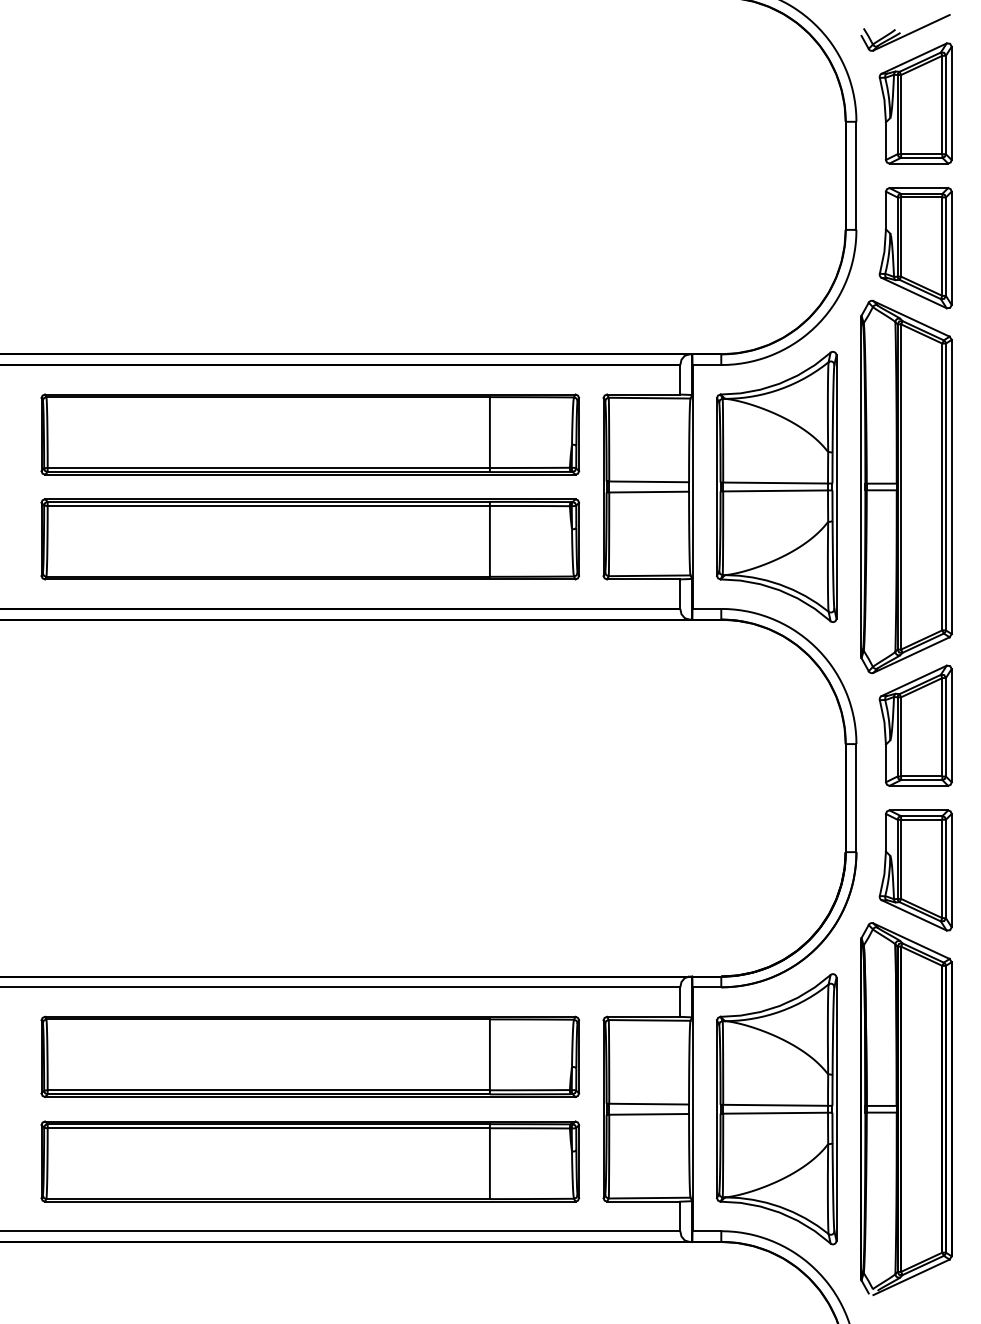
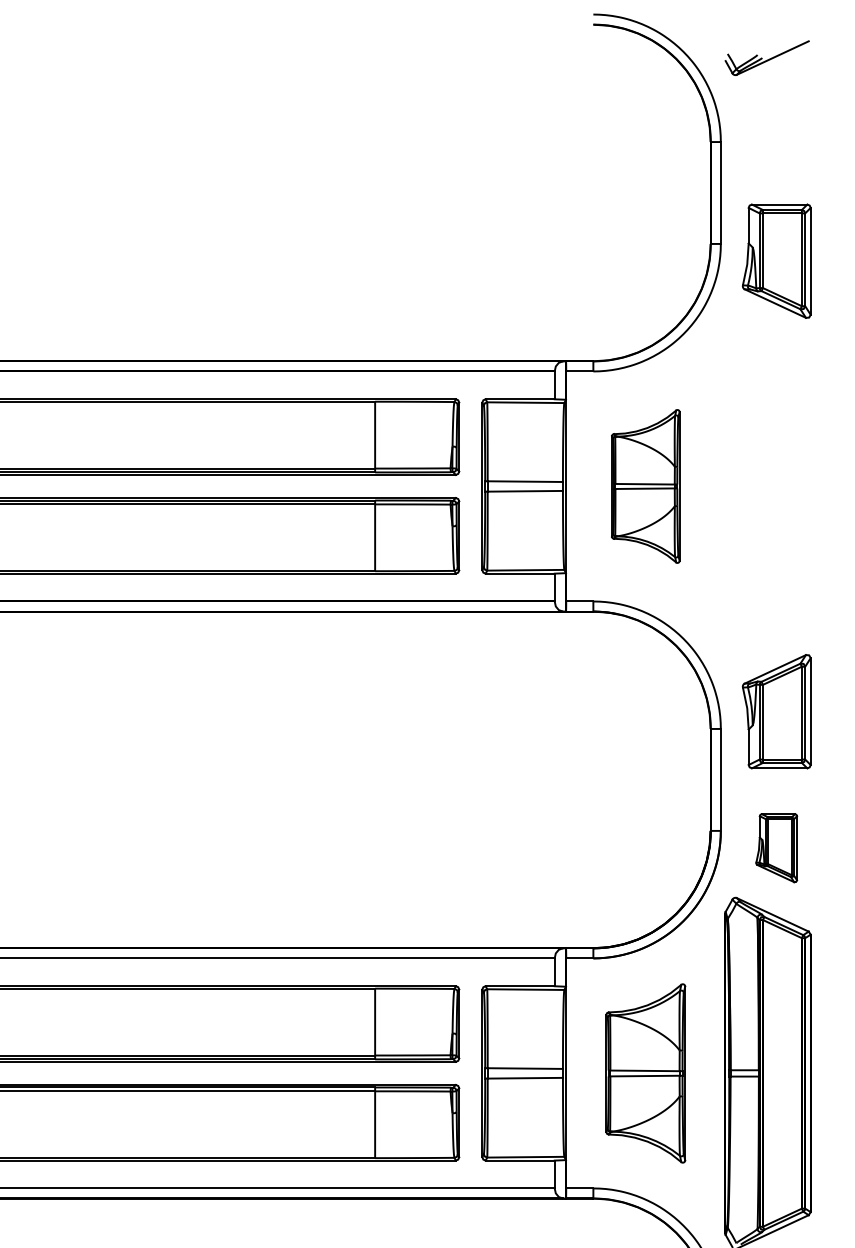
part: (915, 103) -> (776, 124), removed
part: (776, 486) -> (645, 486), size x0.6
part: (906, 486) -> (768, 486), removed
part: (915, 870) -> (776, 848), size x0.6
part: (776, 1109) -> (645, 1073), size x0.7

